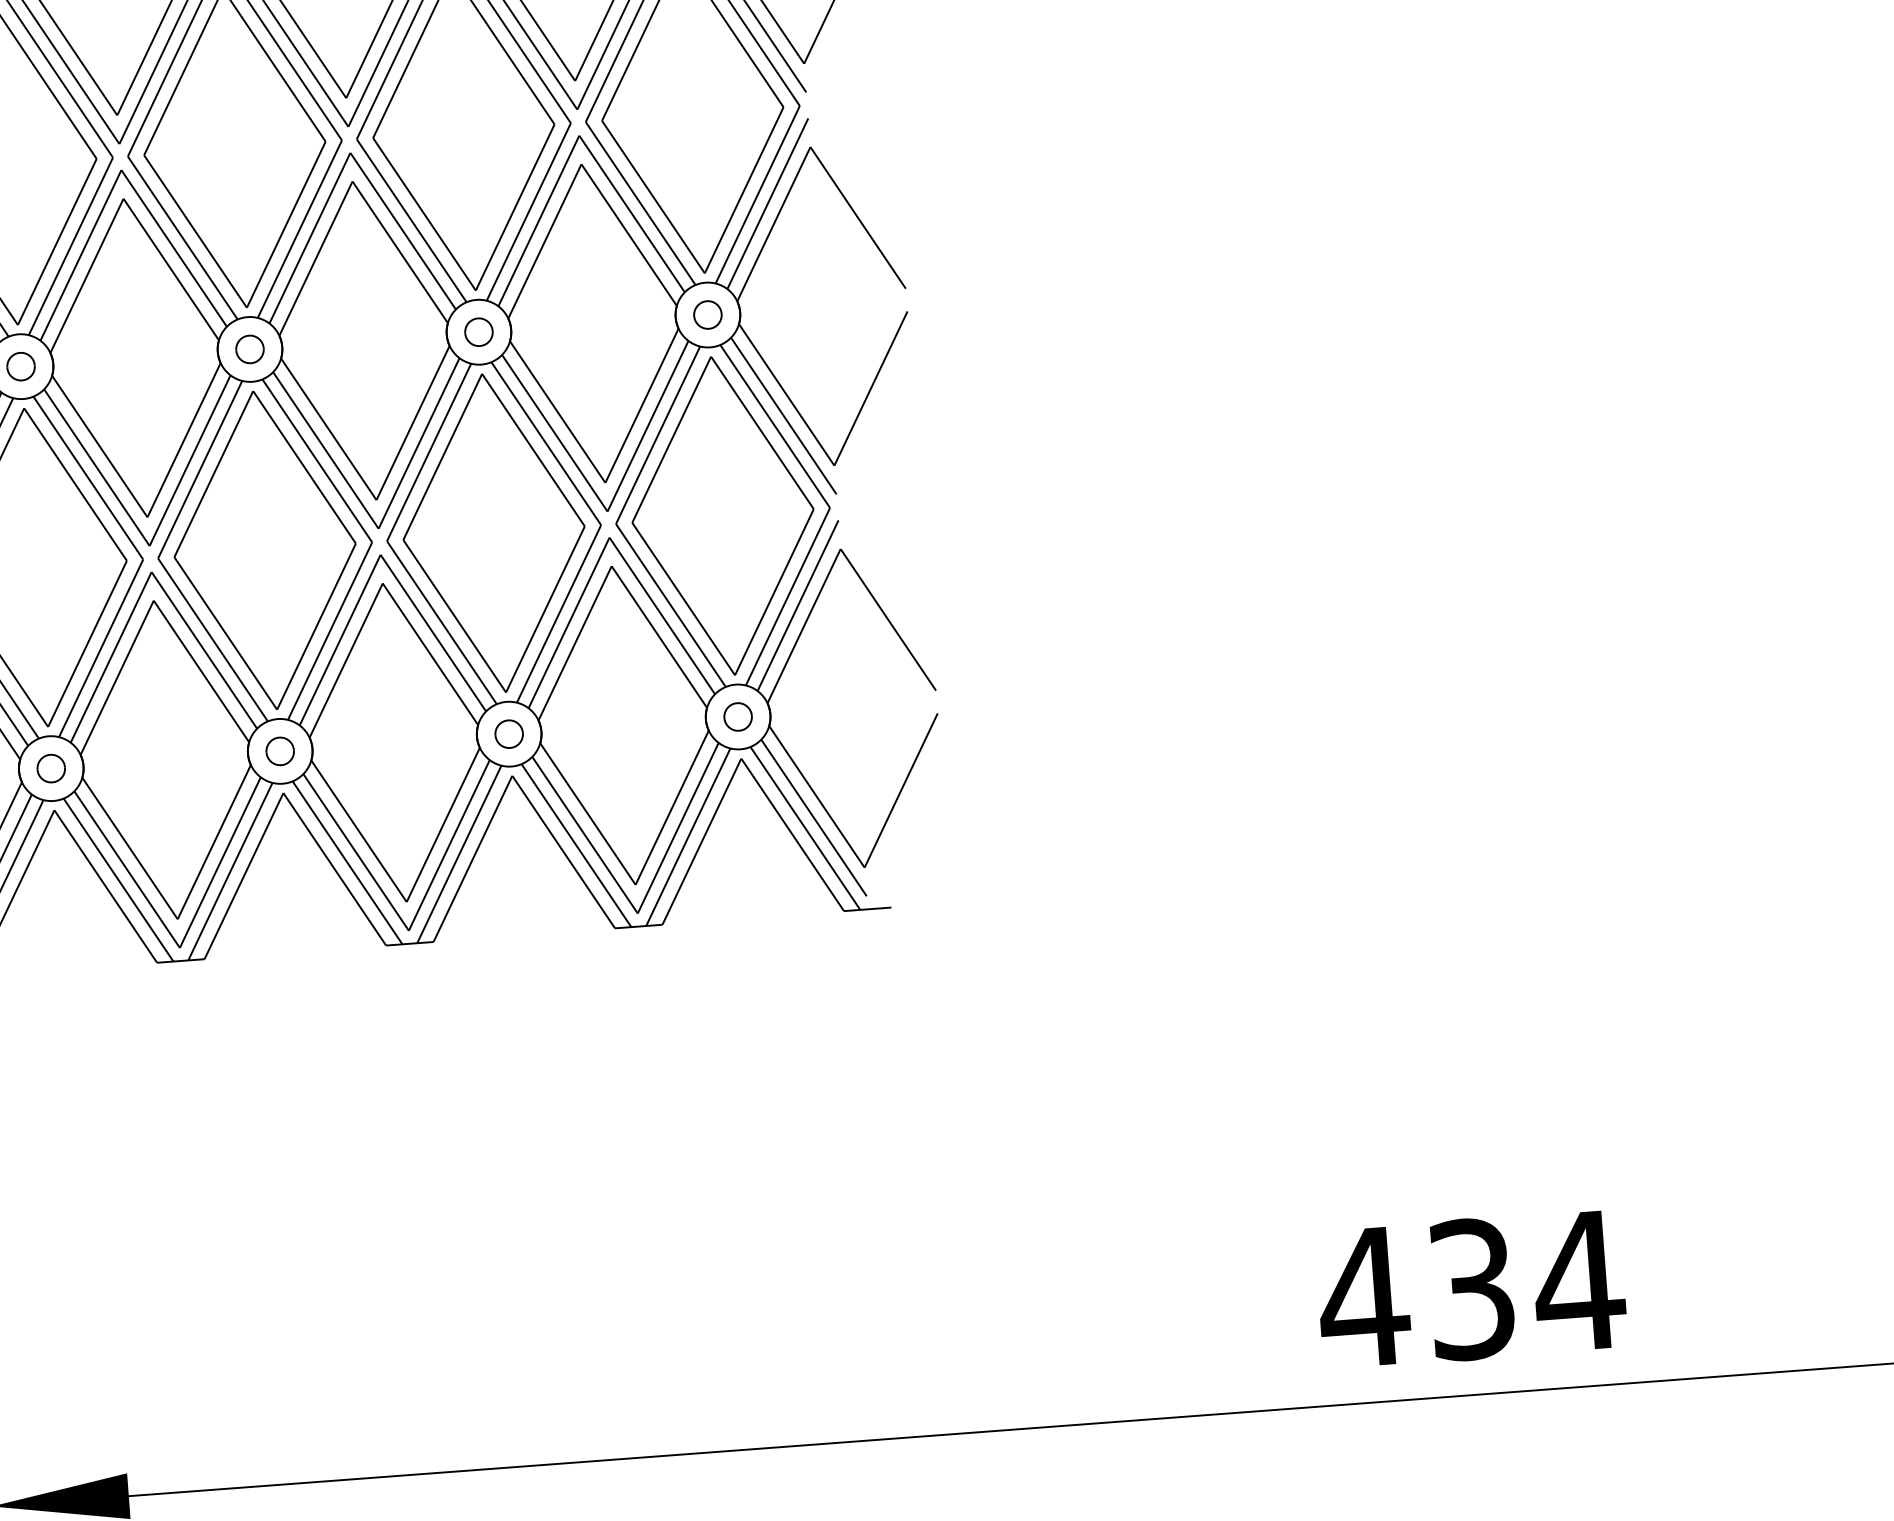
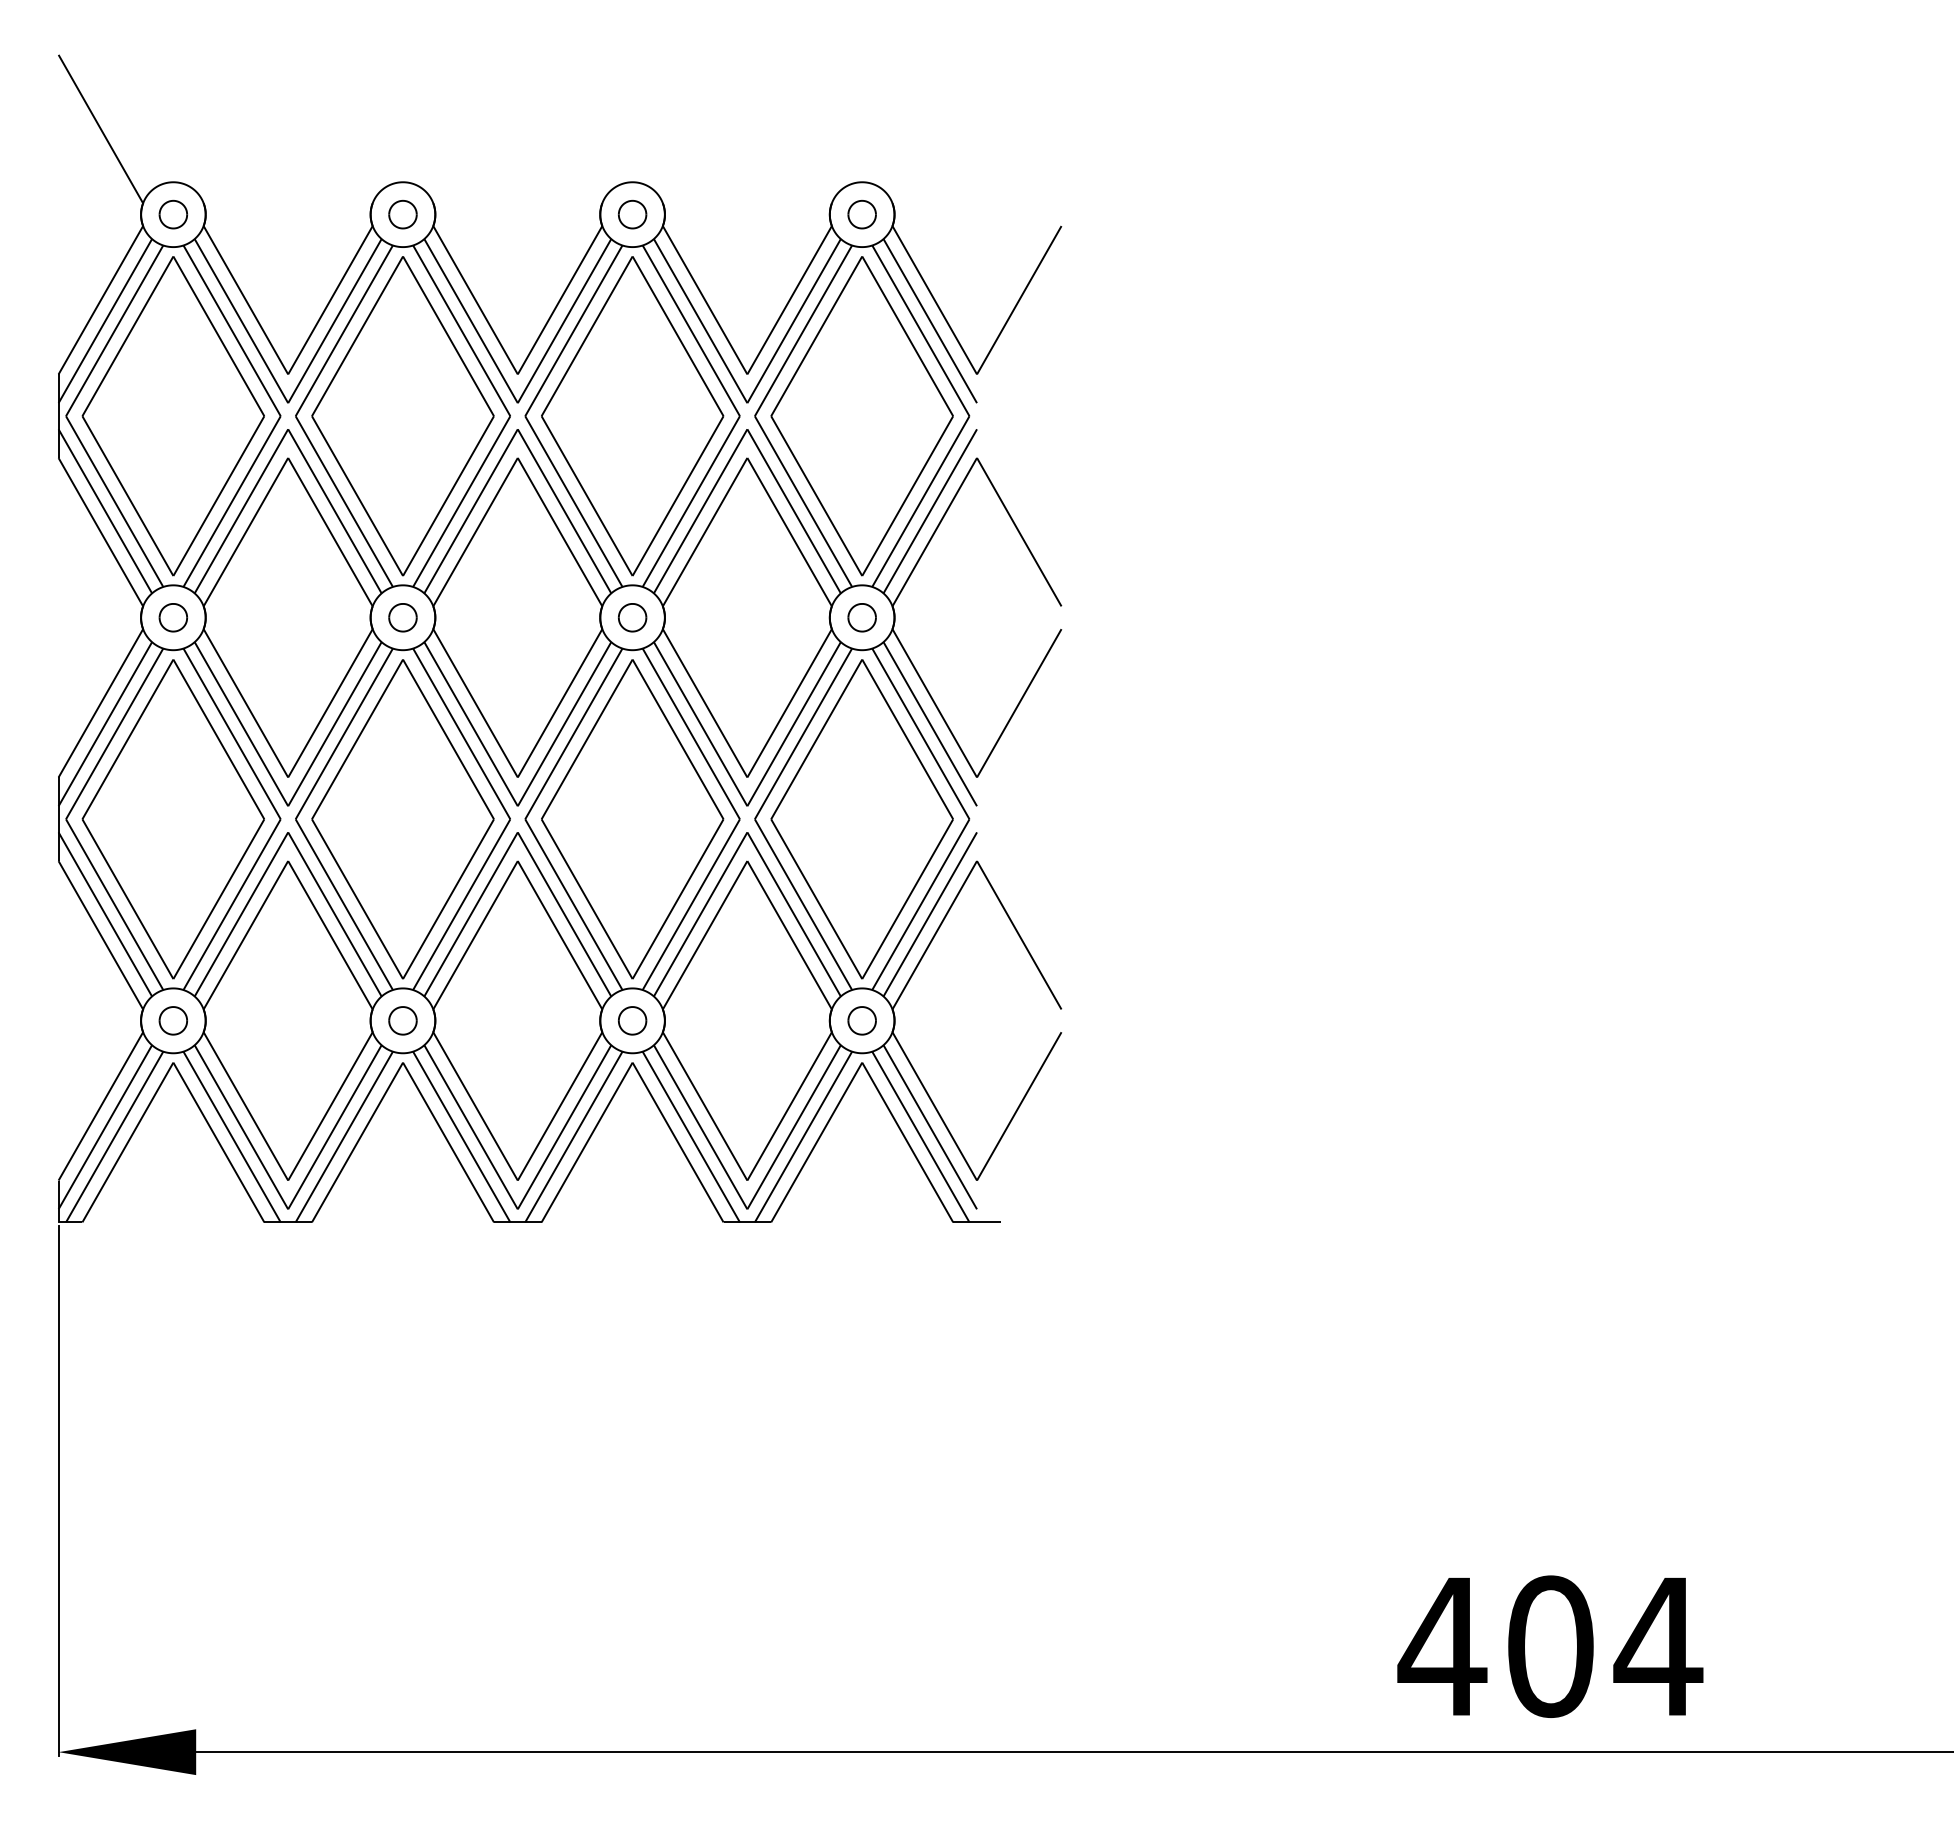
text: (1471, 1289) -> (1550, 1646), 434 -> 404

